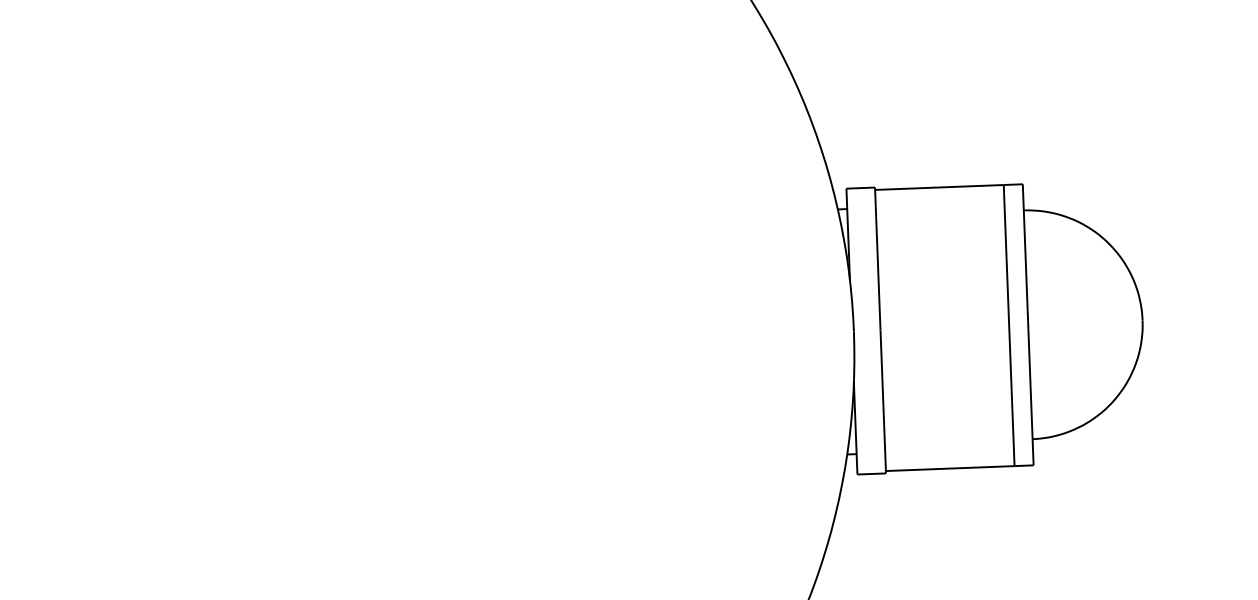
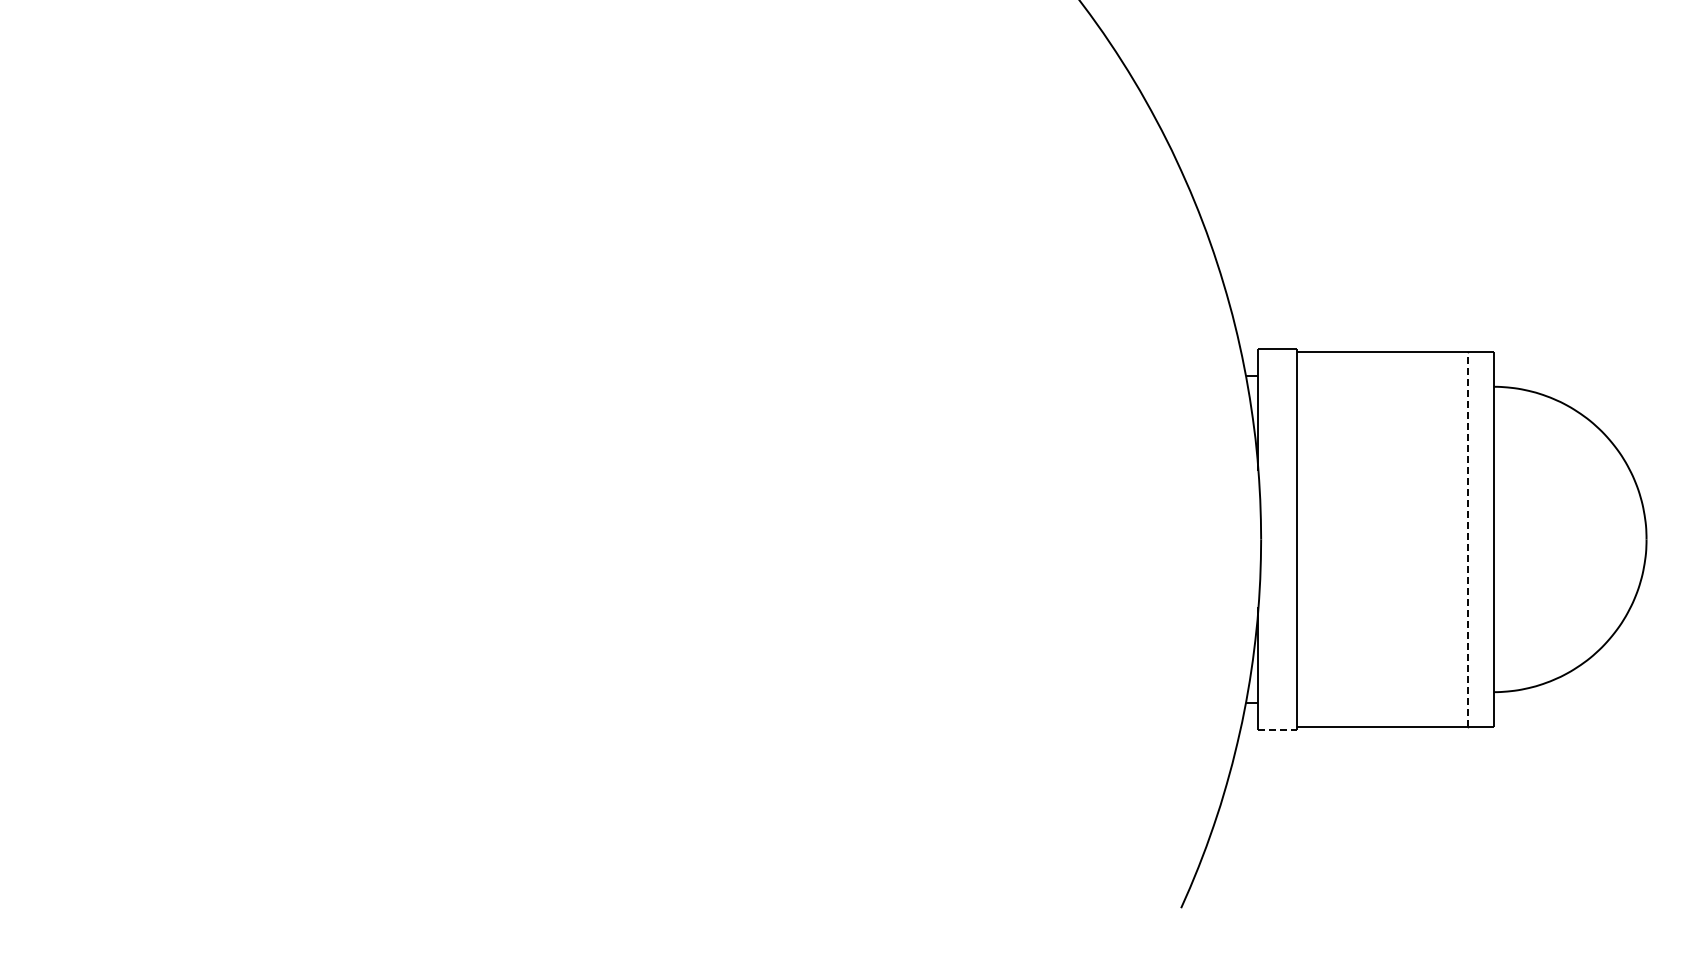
line: (1009, 325) -> (1468, 539), solid -> dashed
line: (872, 474) -> (1278, 730), solid -> dashed

